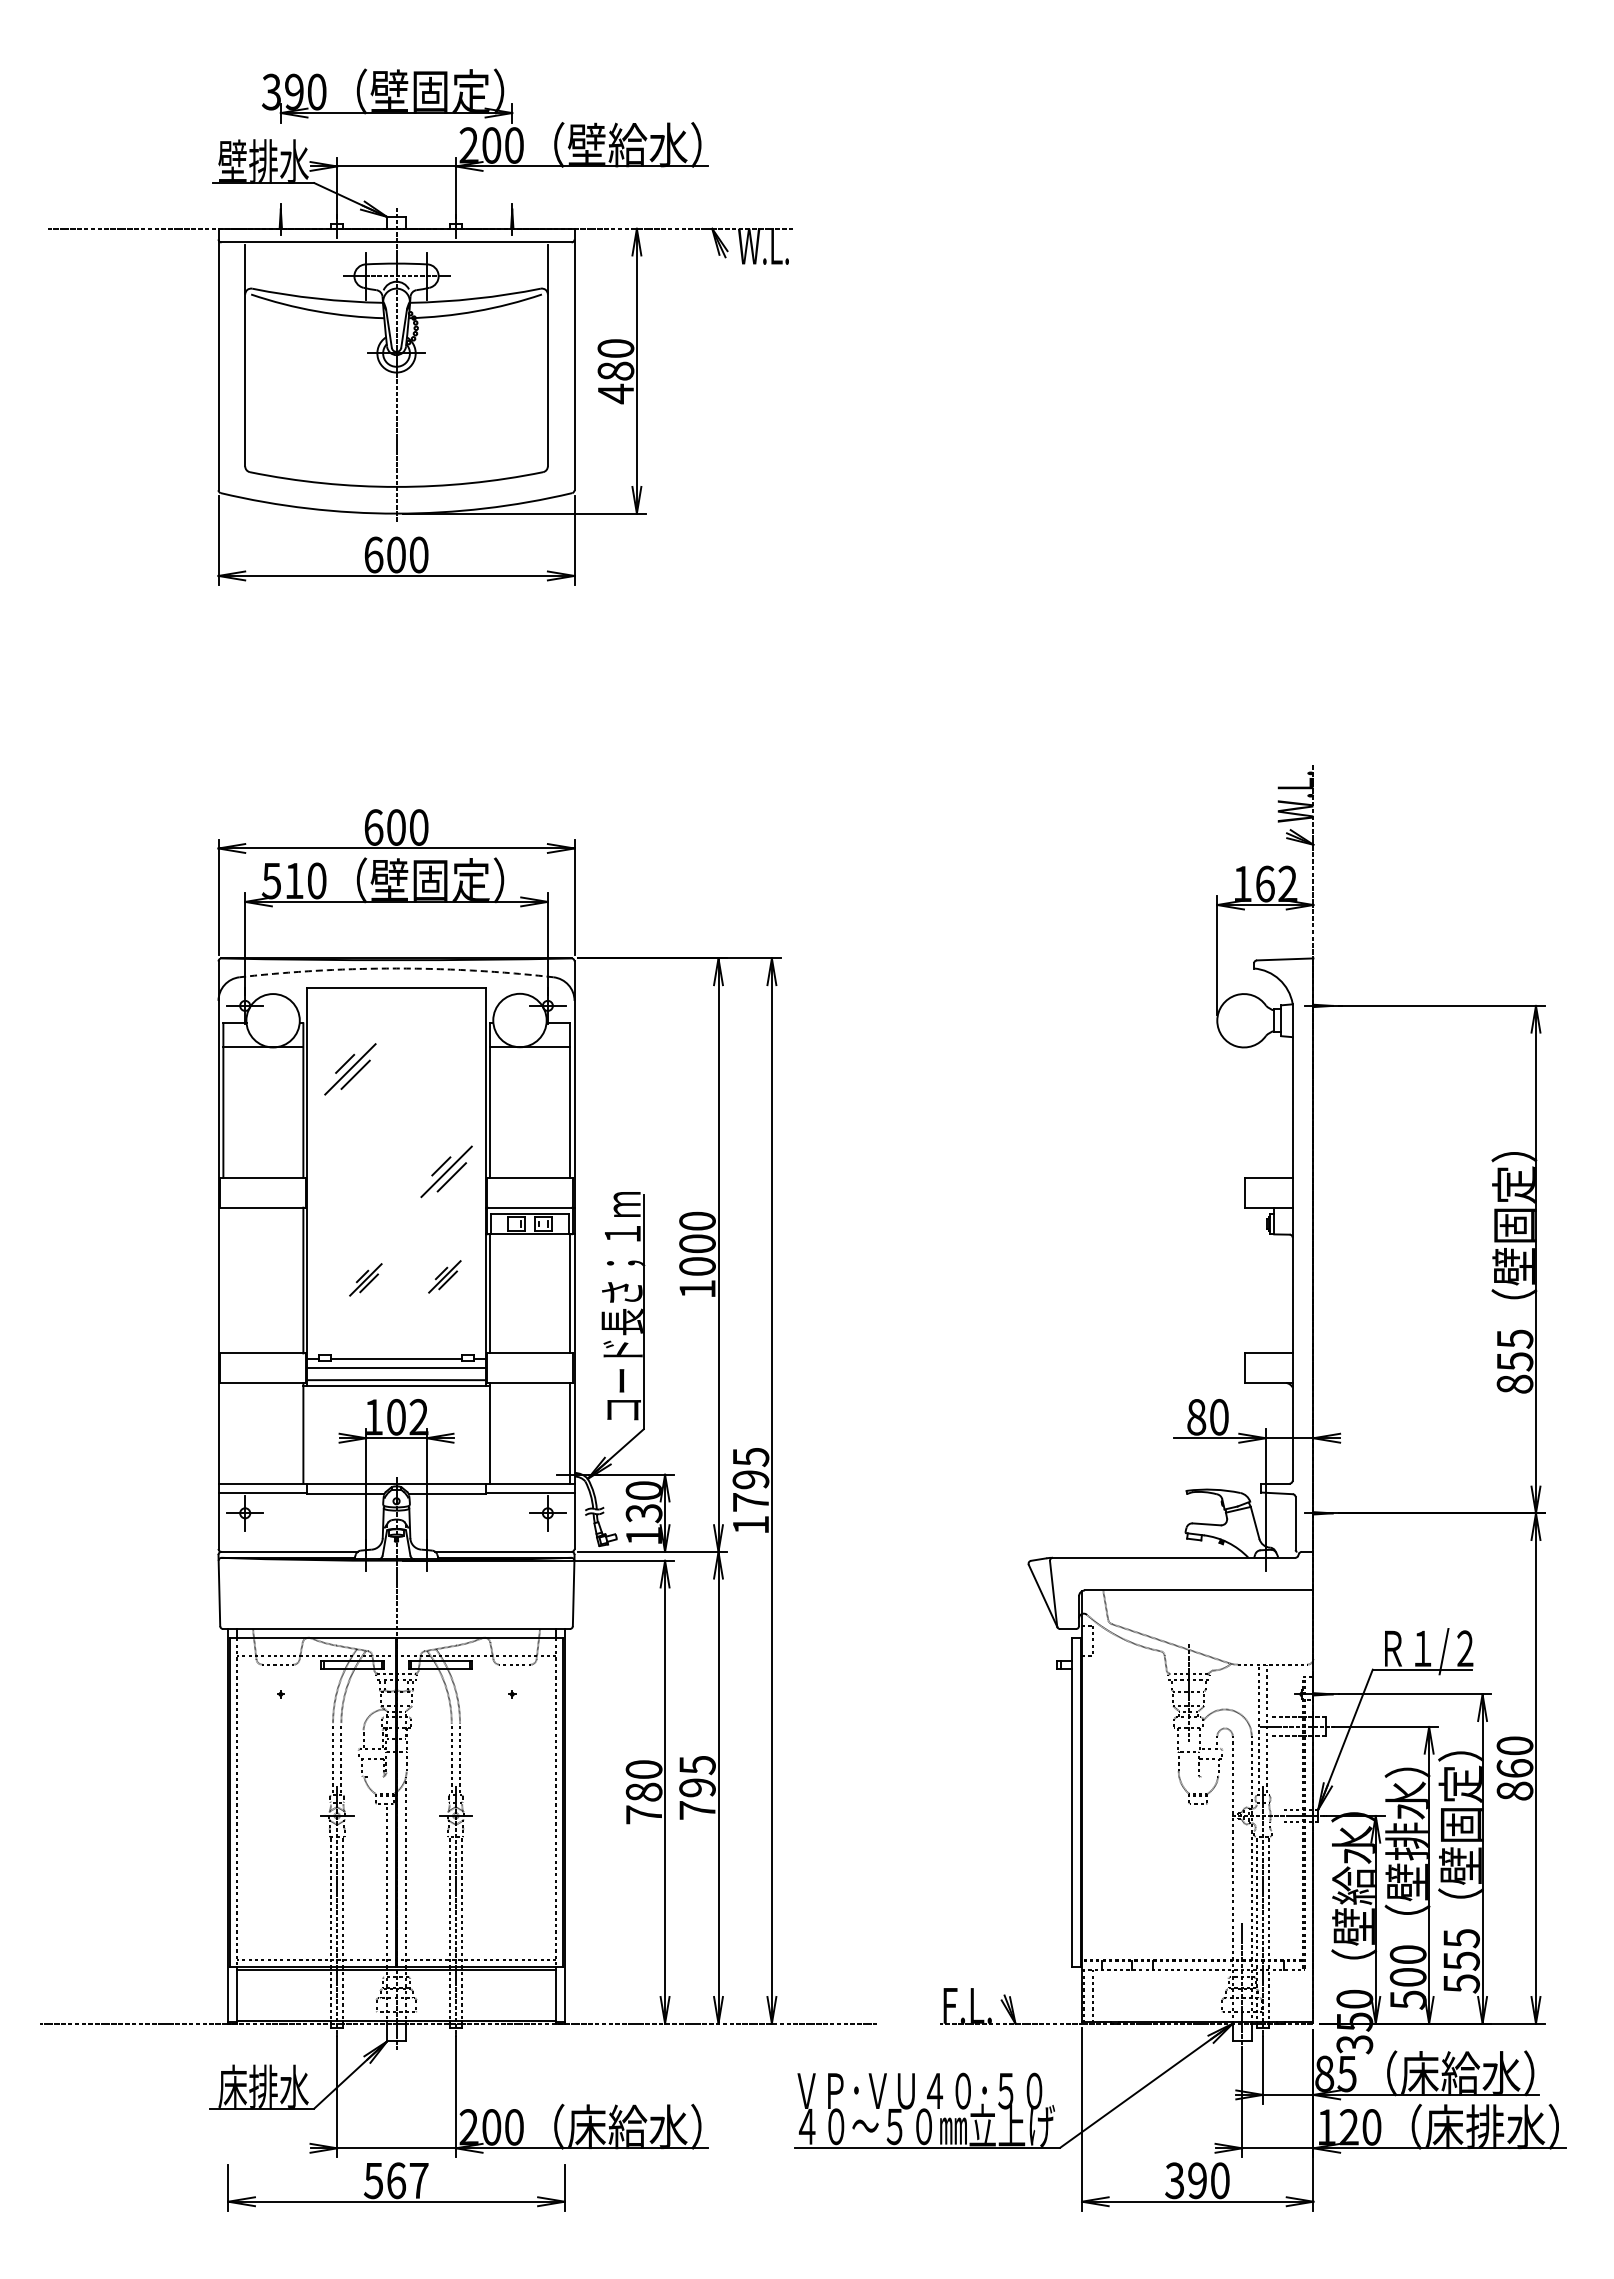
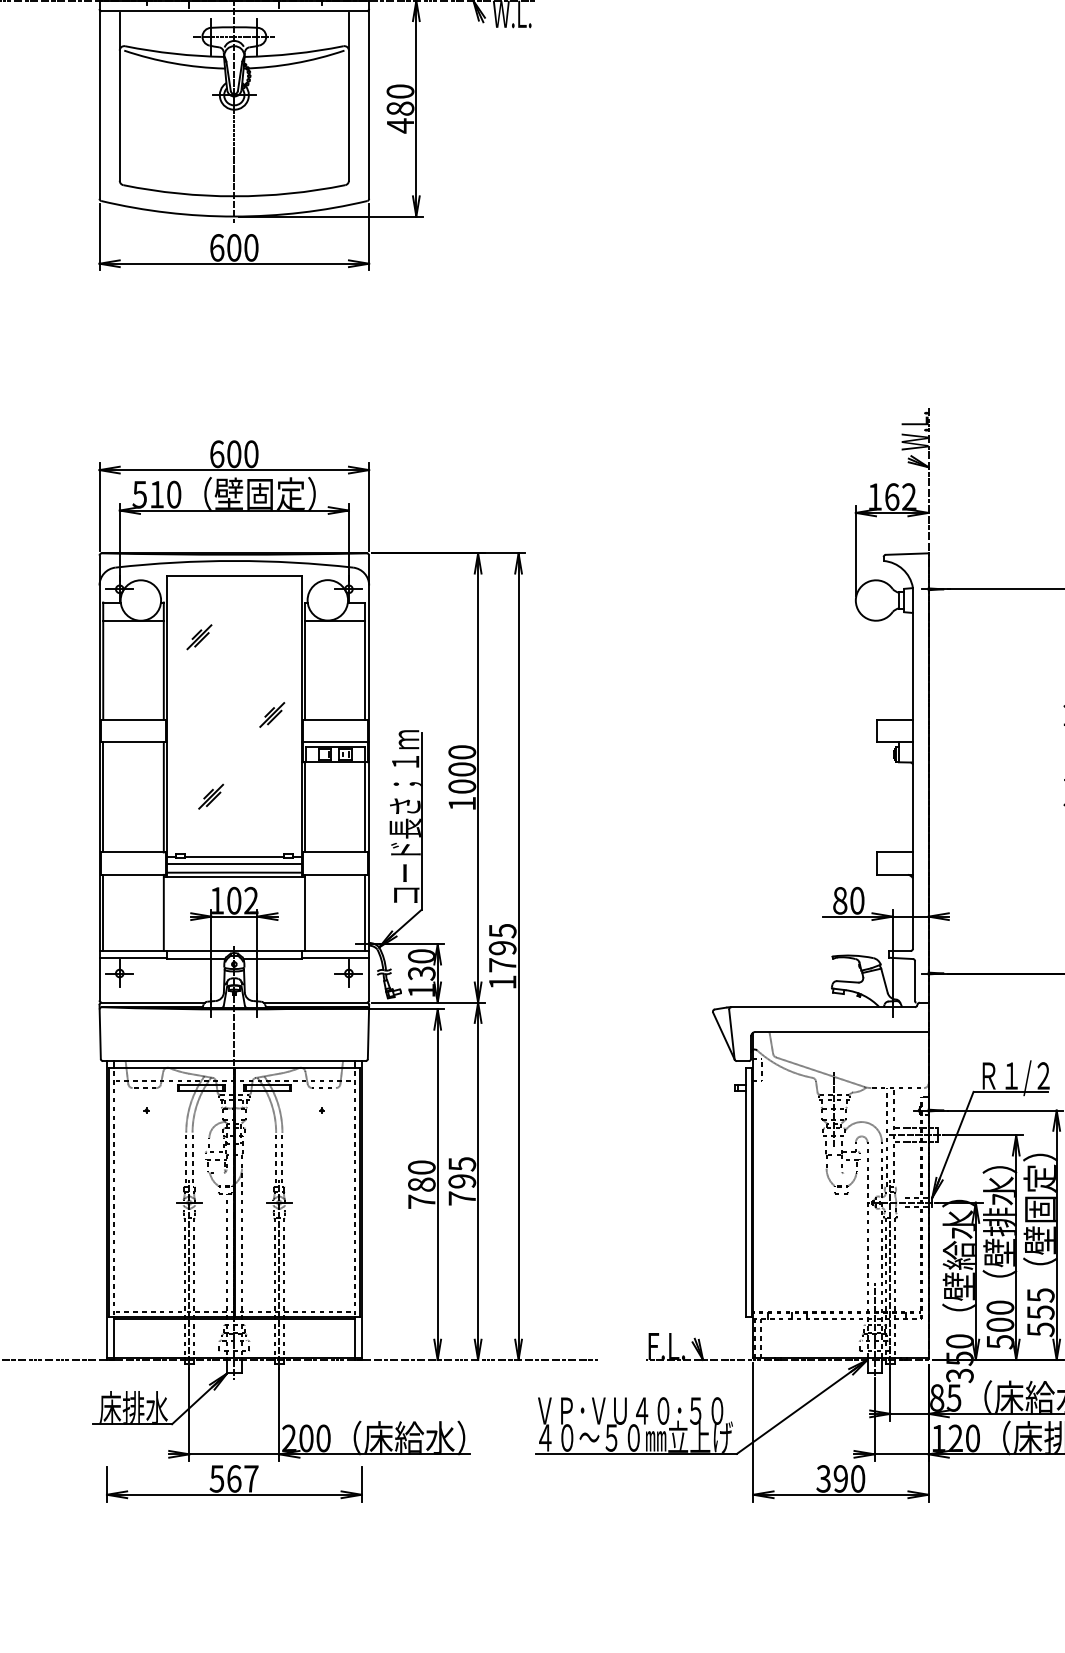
arc: (396, 968) -> (234, 560), dashed -> solid
part: (350, 1068) -> (199, 636), size x0.62
part: (446, 1171) -> (272, 714), size x0.62
part: (444, 1276) -> (270, 794), removed
line: (223, 1280) -> (103, 797), added
line: (223, 1433) -> (103, 913), added

